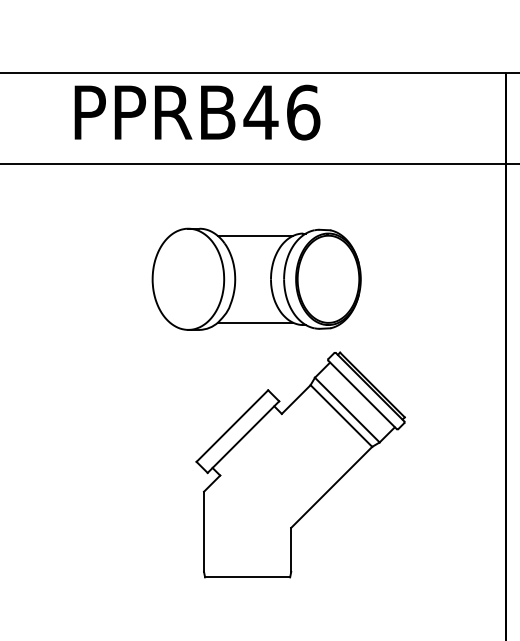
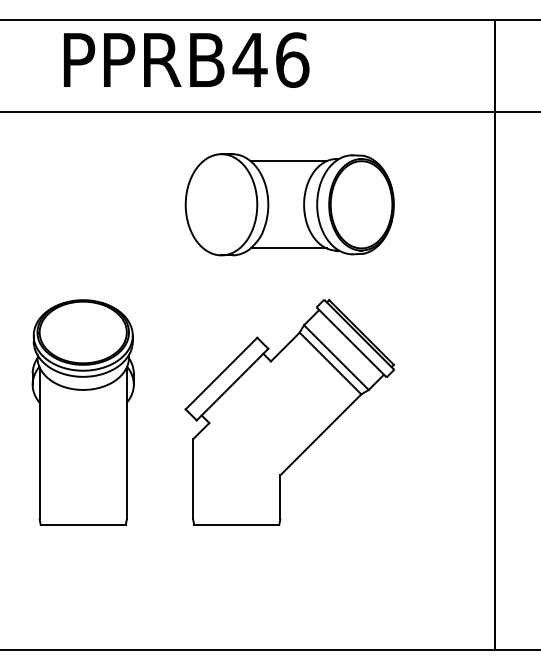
part: (256, 279) -> (289, 204), moved
part: (93, 465) -> (82, 412), added

